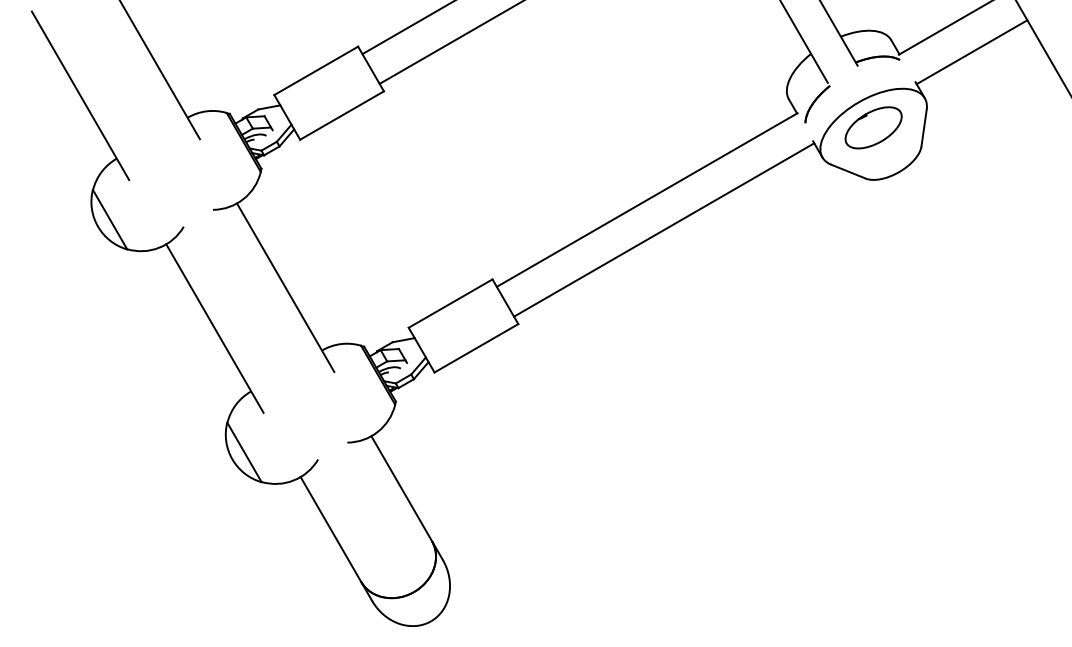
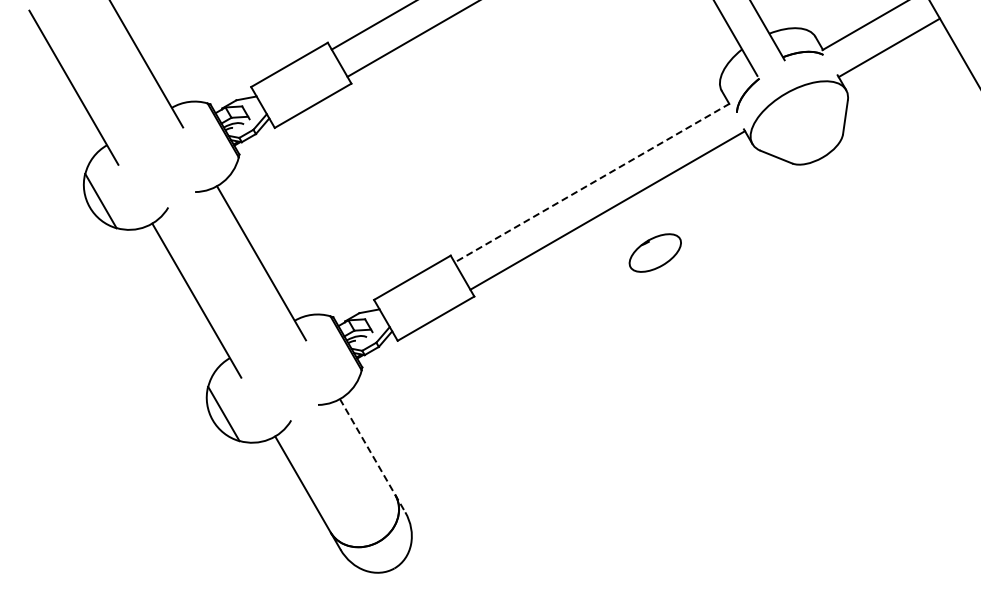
part: (872, 127) -> (654, 252), moved
line: (647, 200) -> (592, 183), solid -> dashed
line: (406, 498) -> (372, 456), solid -> dashed

